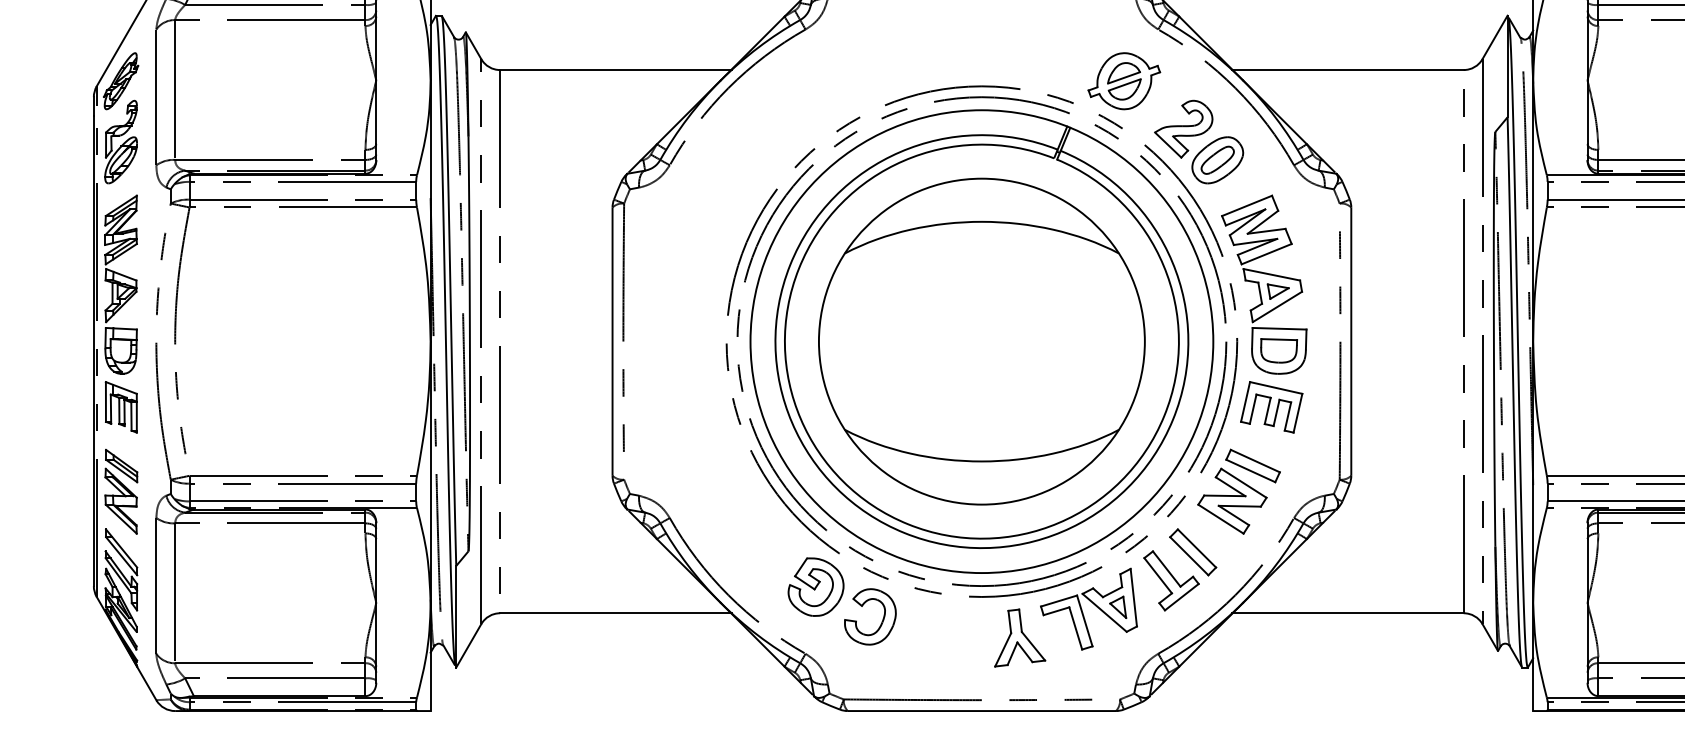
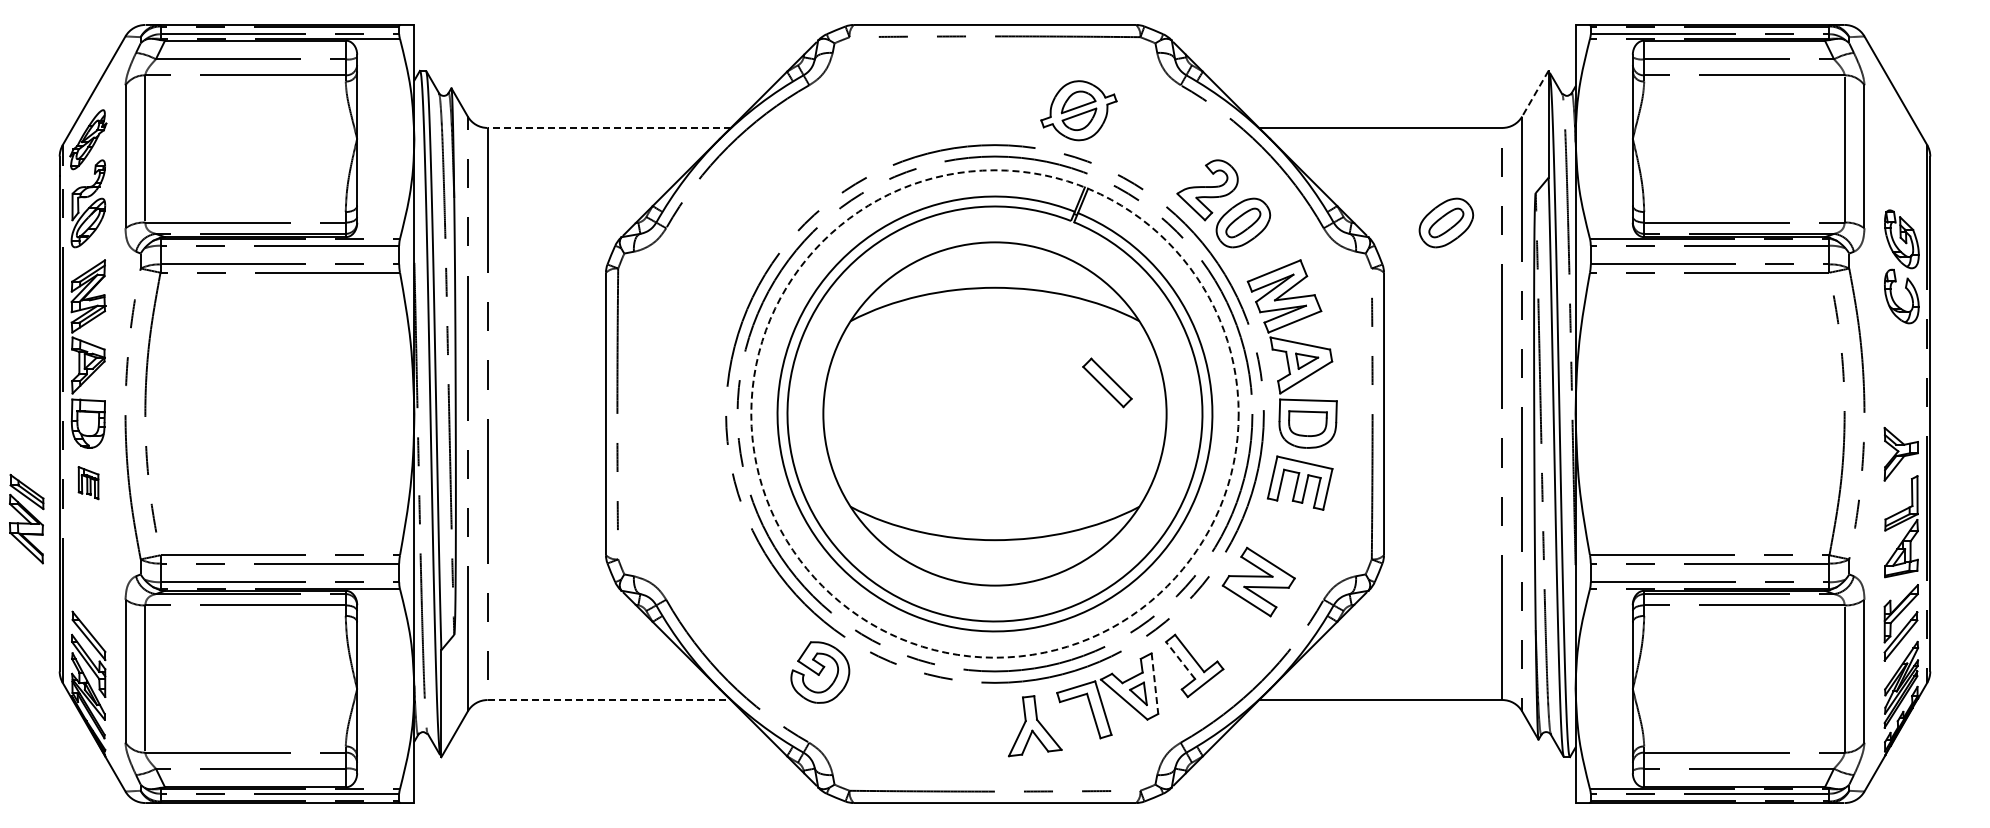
line: (1495, 38) -> (1535, 94), solid -> dashed
line: (615, 69) -> (609, 127), solid -> dashed
part: (1123, 81) -> (1078, 110), moved
part: (1410, 159) -> (1446, 222), added
circle: (981, 341) -> (994, 413), solid -> dashed
part: (121, 406) -> (88, 482), size x0.6
part: (1253, 465) -> (1280, 544), removed
part: (121, 491) -> (26, 518), moved
part: (1193, 551) -> (1107, 382), moved
line: (1158, 575) -> (1180, 660), solid -> dashed
line: (1133, 597) -> (1154, 683), solid -> dashed
line: (615, 613) -> (609, 700), solid -> dashed
part: (881, 621) -> (889, 708), removed

